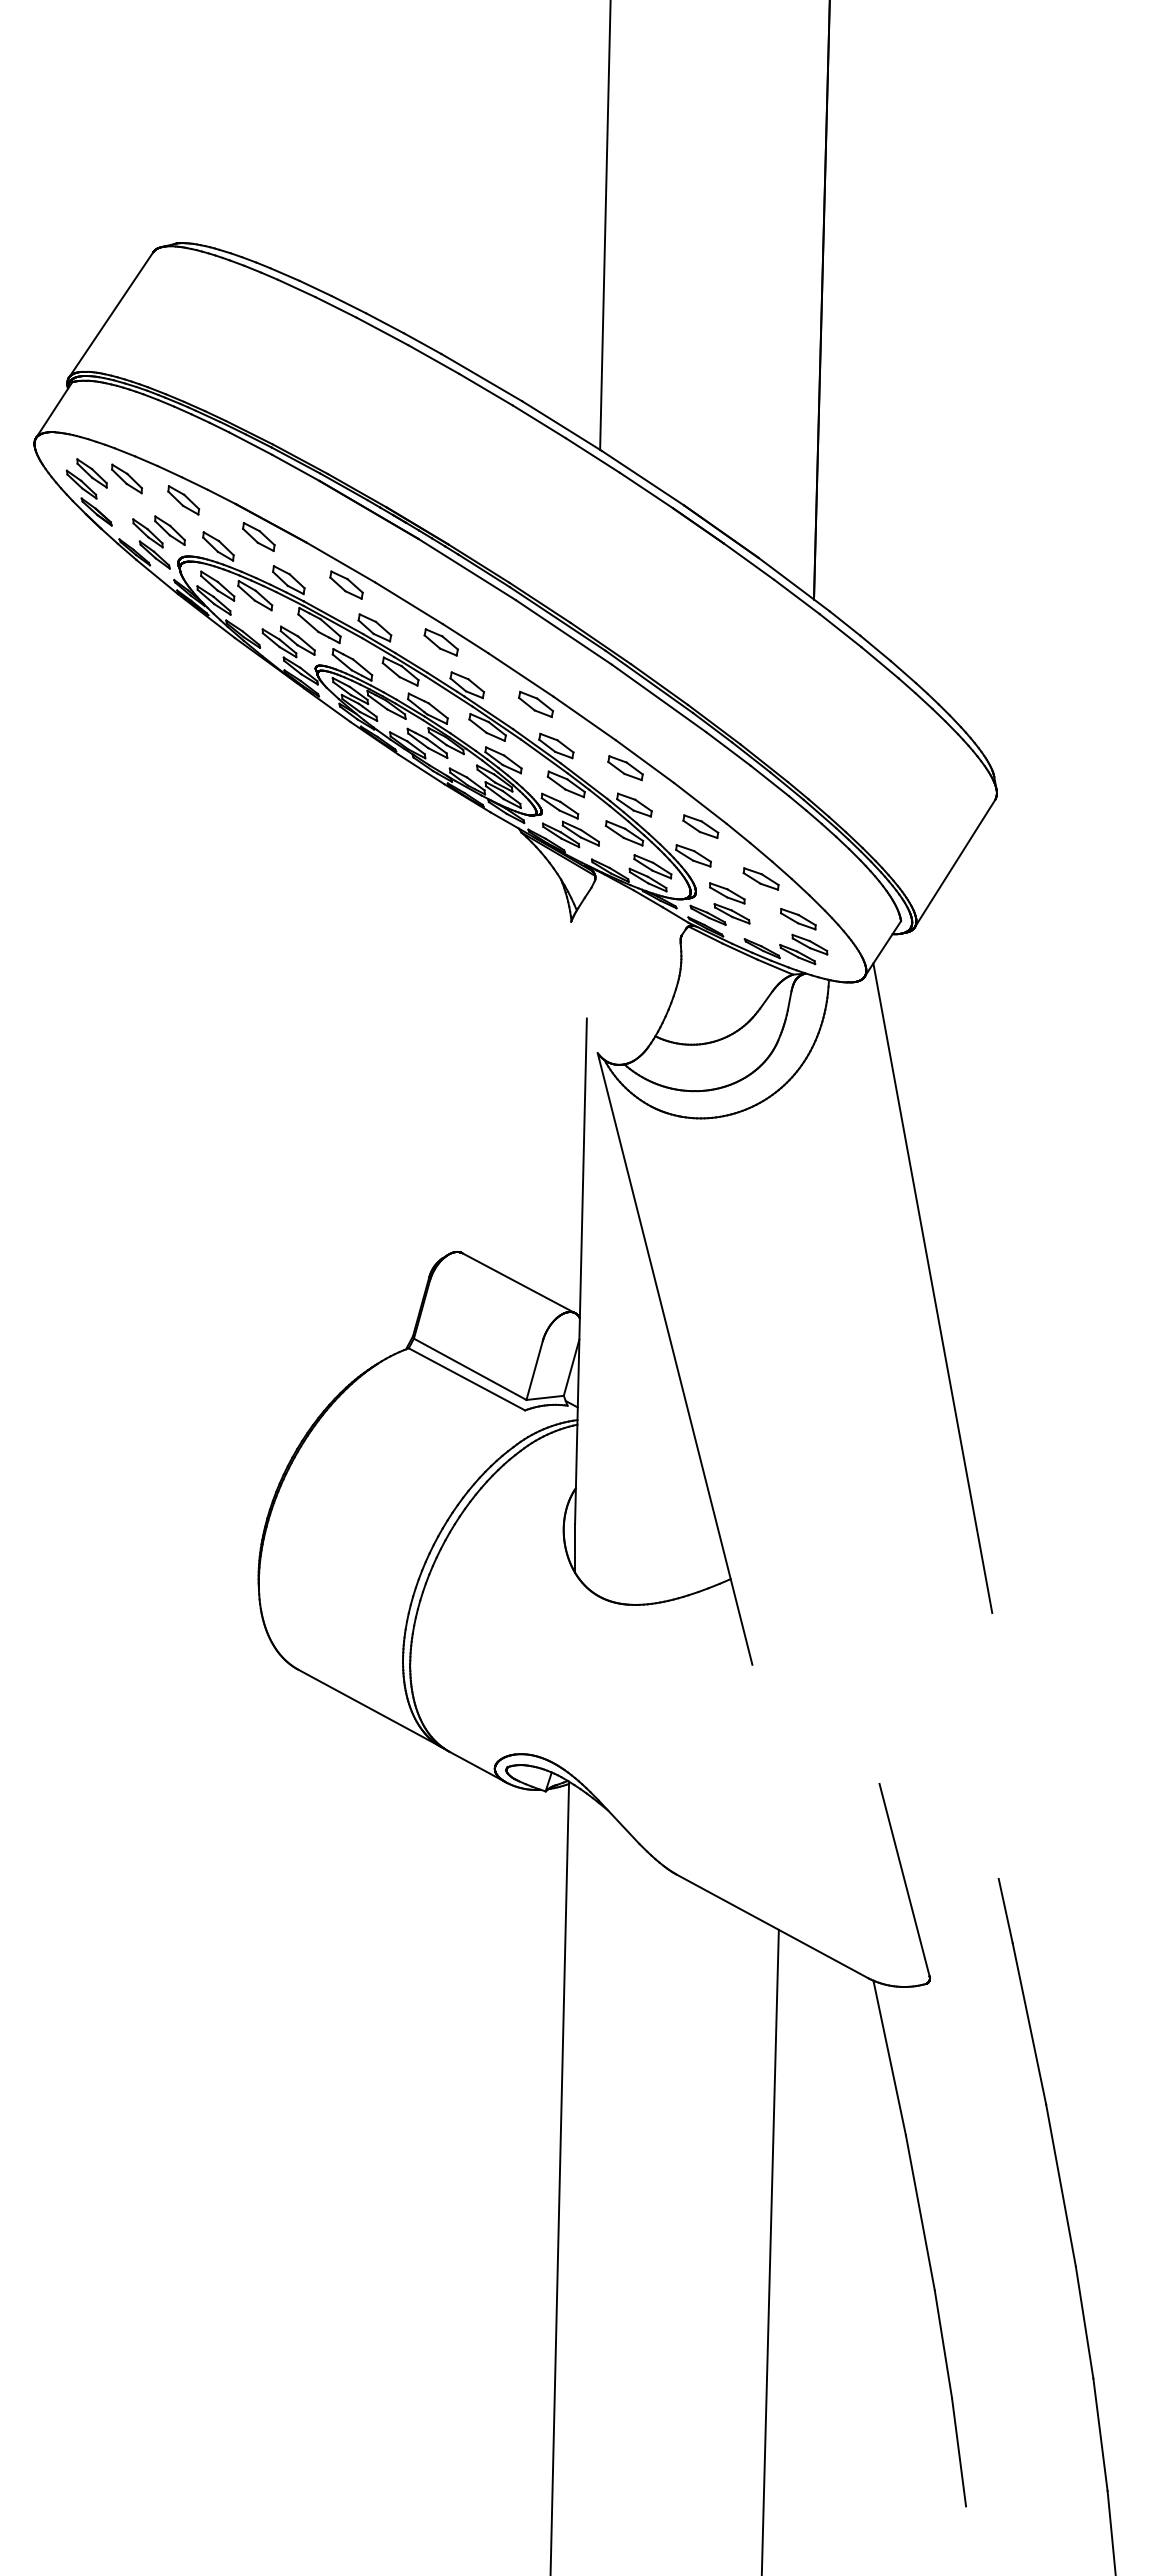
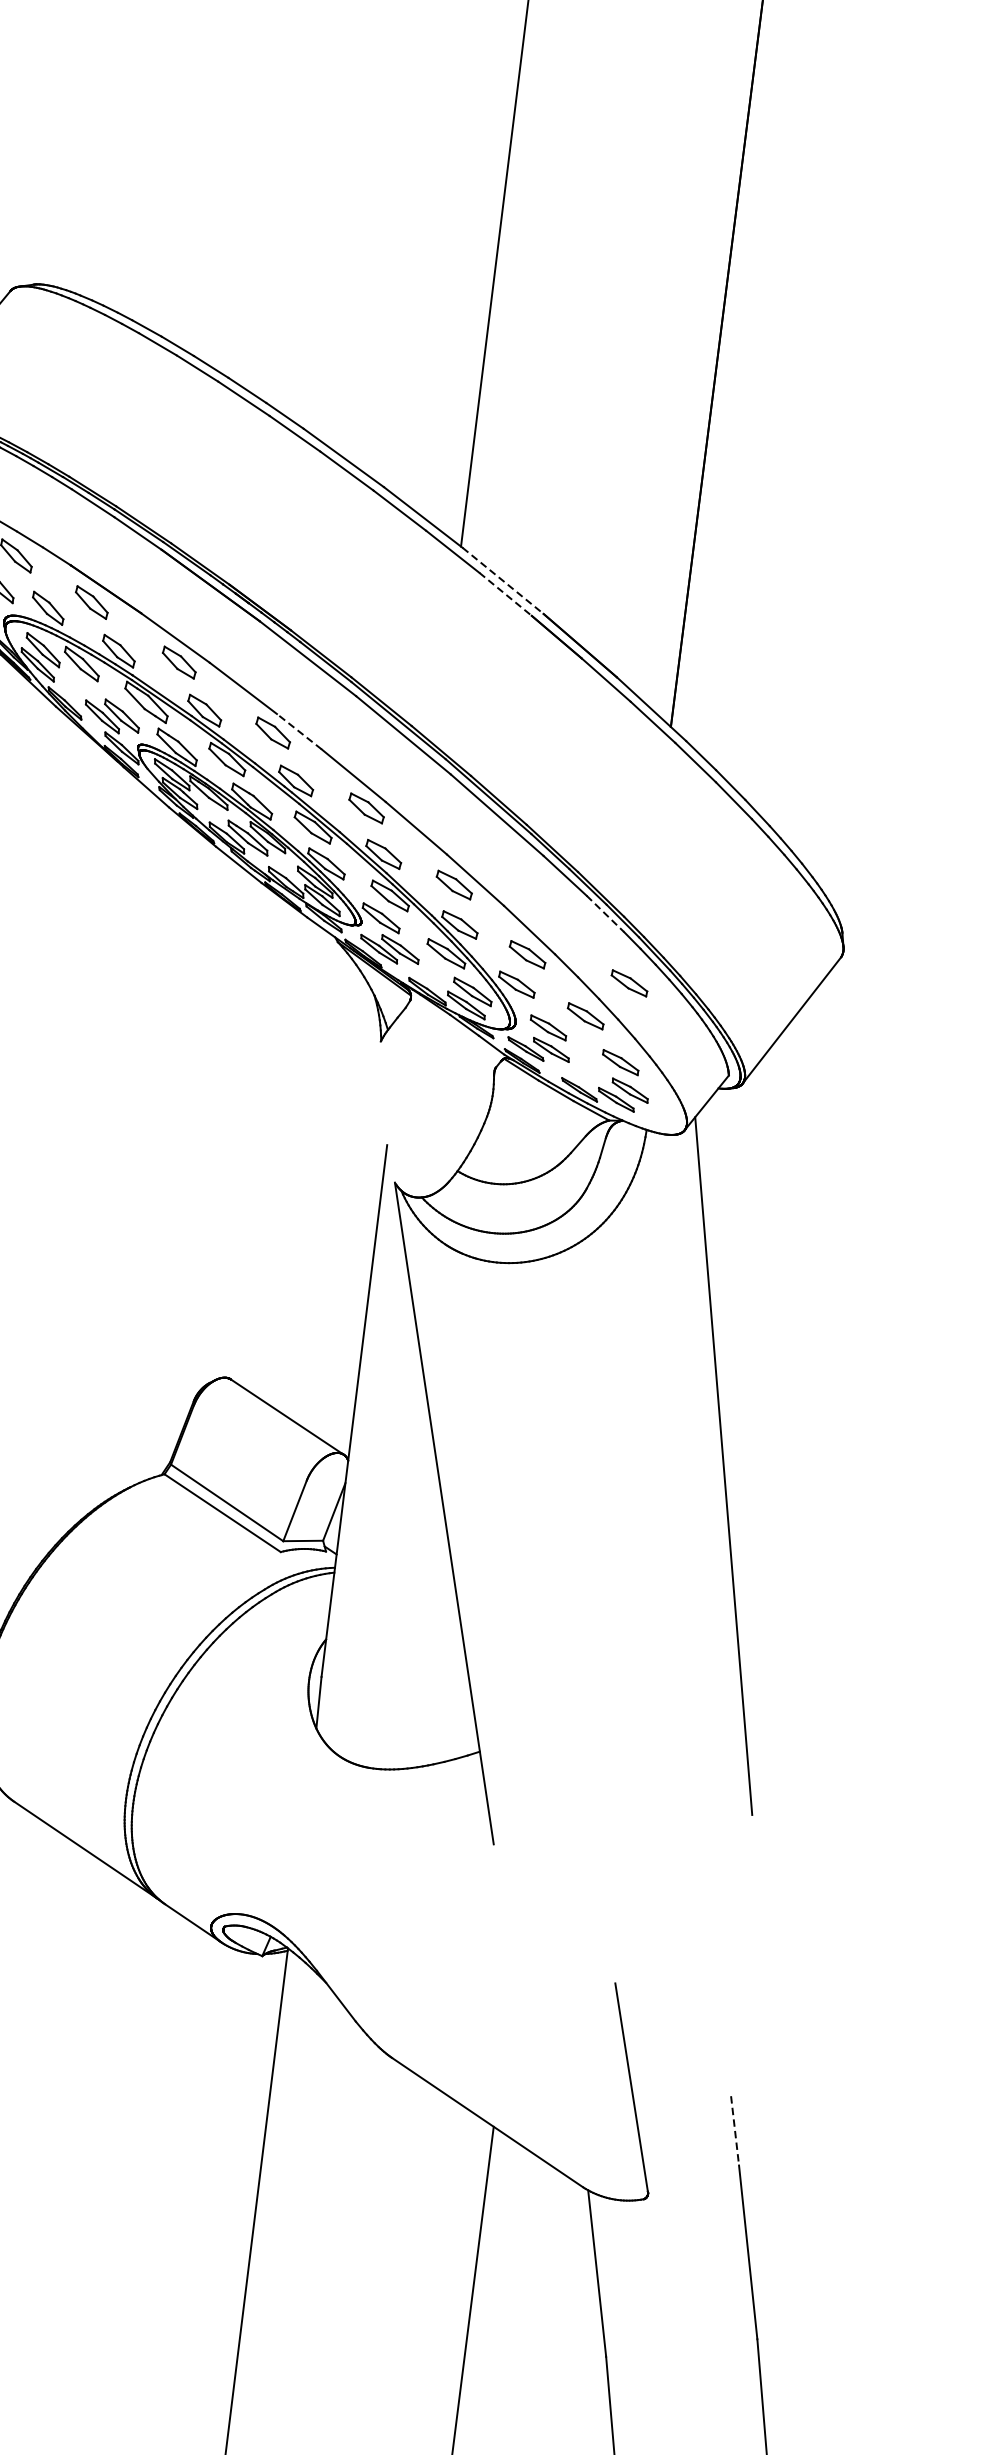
line: (643, 478) -> (503, 581), solid -> dashed
line: (646, 490) -> (505, 594), solid -> dashed
line: (465, 638) -> (299, 731), solid -> dashed
line: (769, 781) -> (604, 914), solid -> dashed
part: (798, 843) -> (628, 982), added
line: (1005, 1911) -> (734, 2131), solid -> dashed

